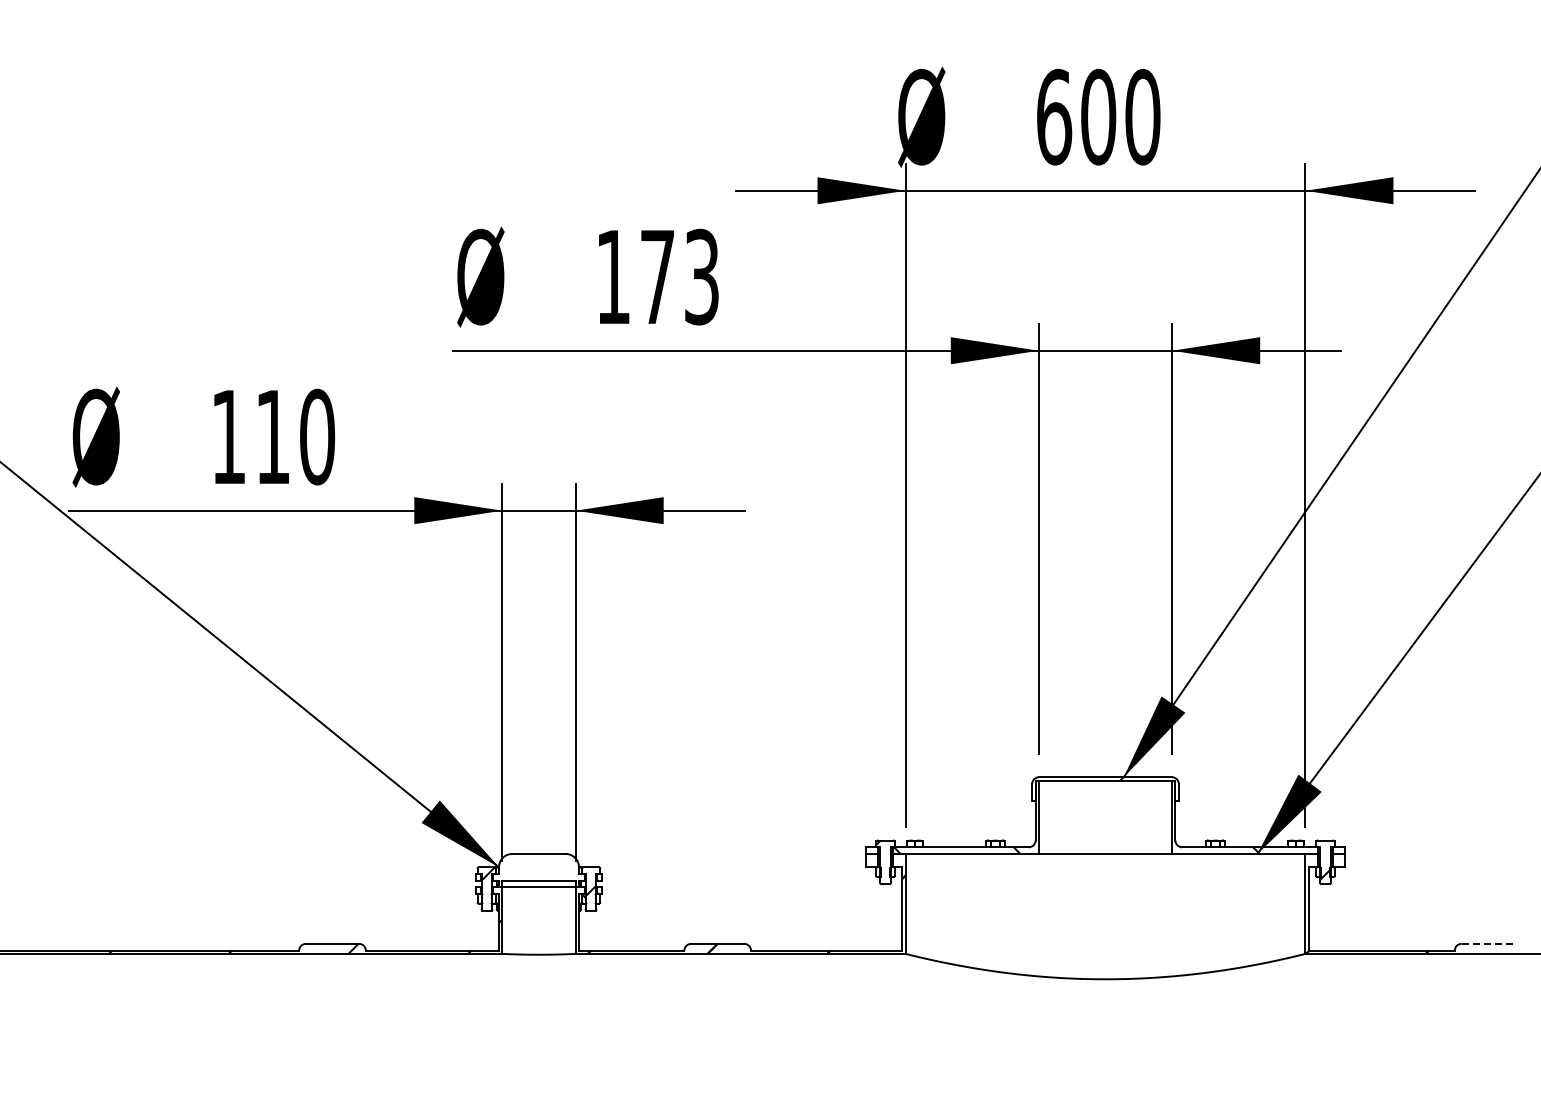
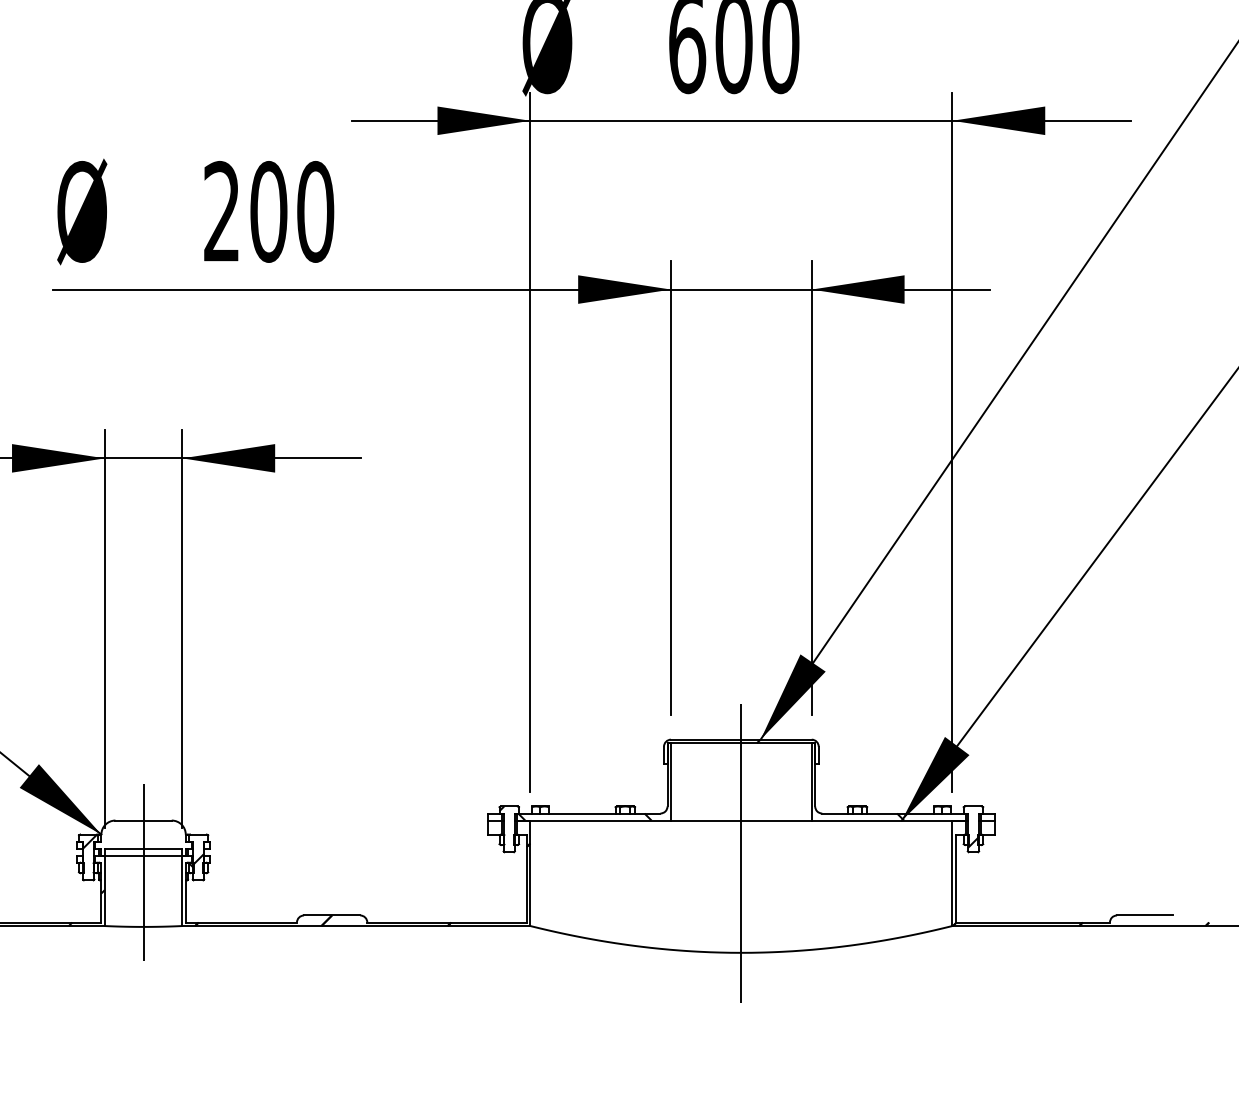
text: (657, 276) -> (268, 211), 173 -> 200
line: (1105, 885) -> (741, 853), added
line: (539, 903) -> (144, 872), added
line: (1488, 943) -> (1145, 915), dashed -> solid

